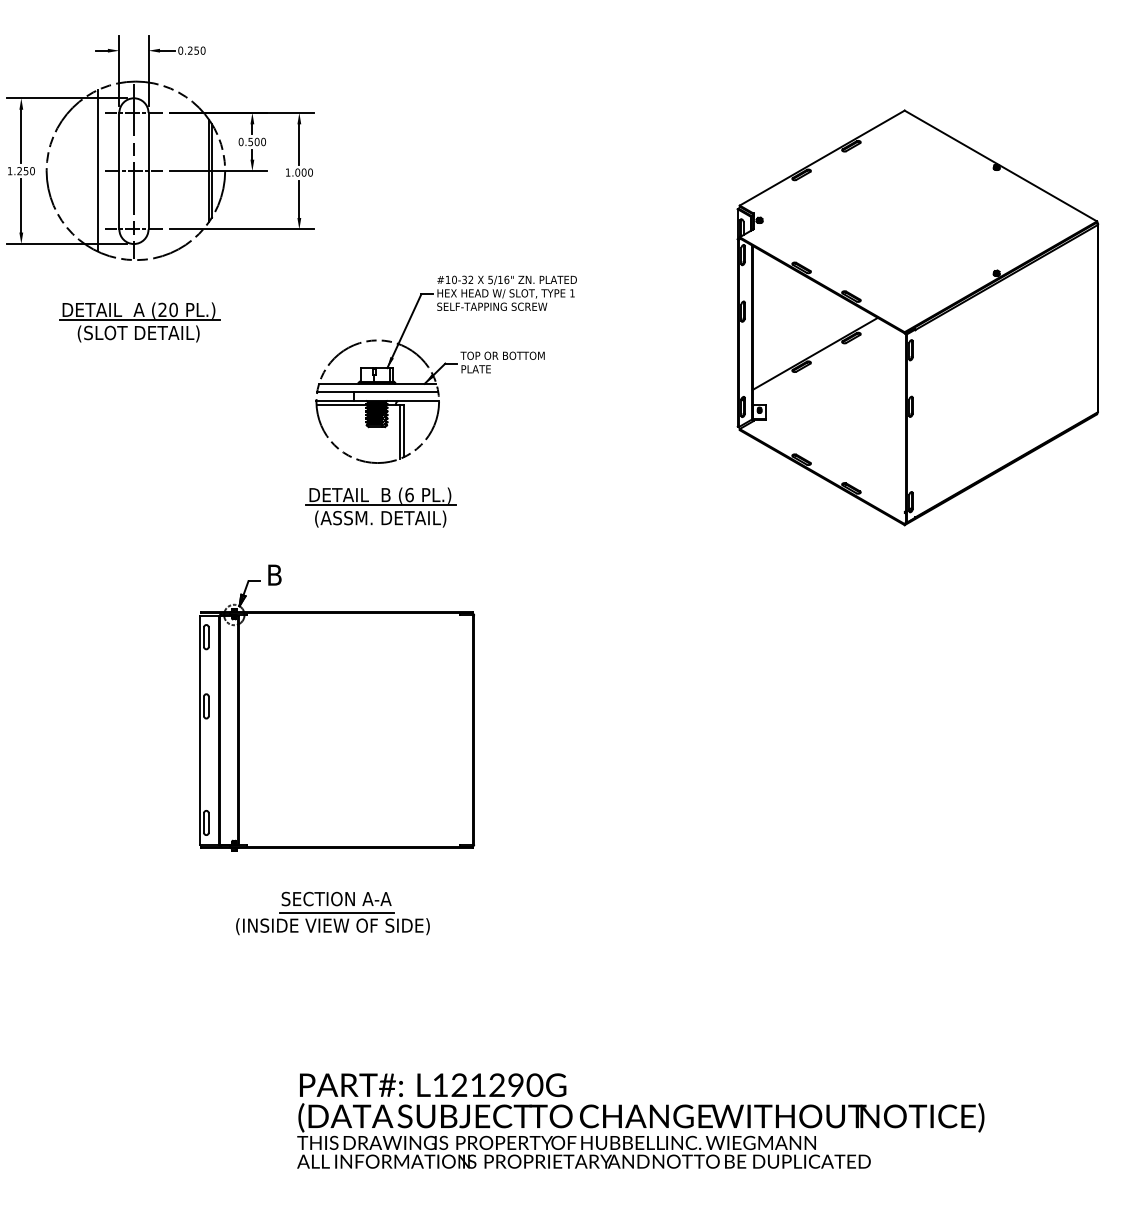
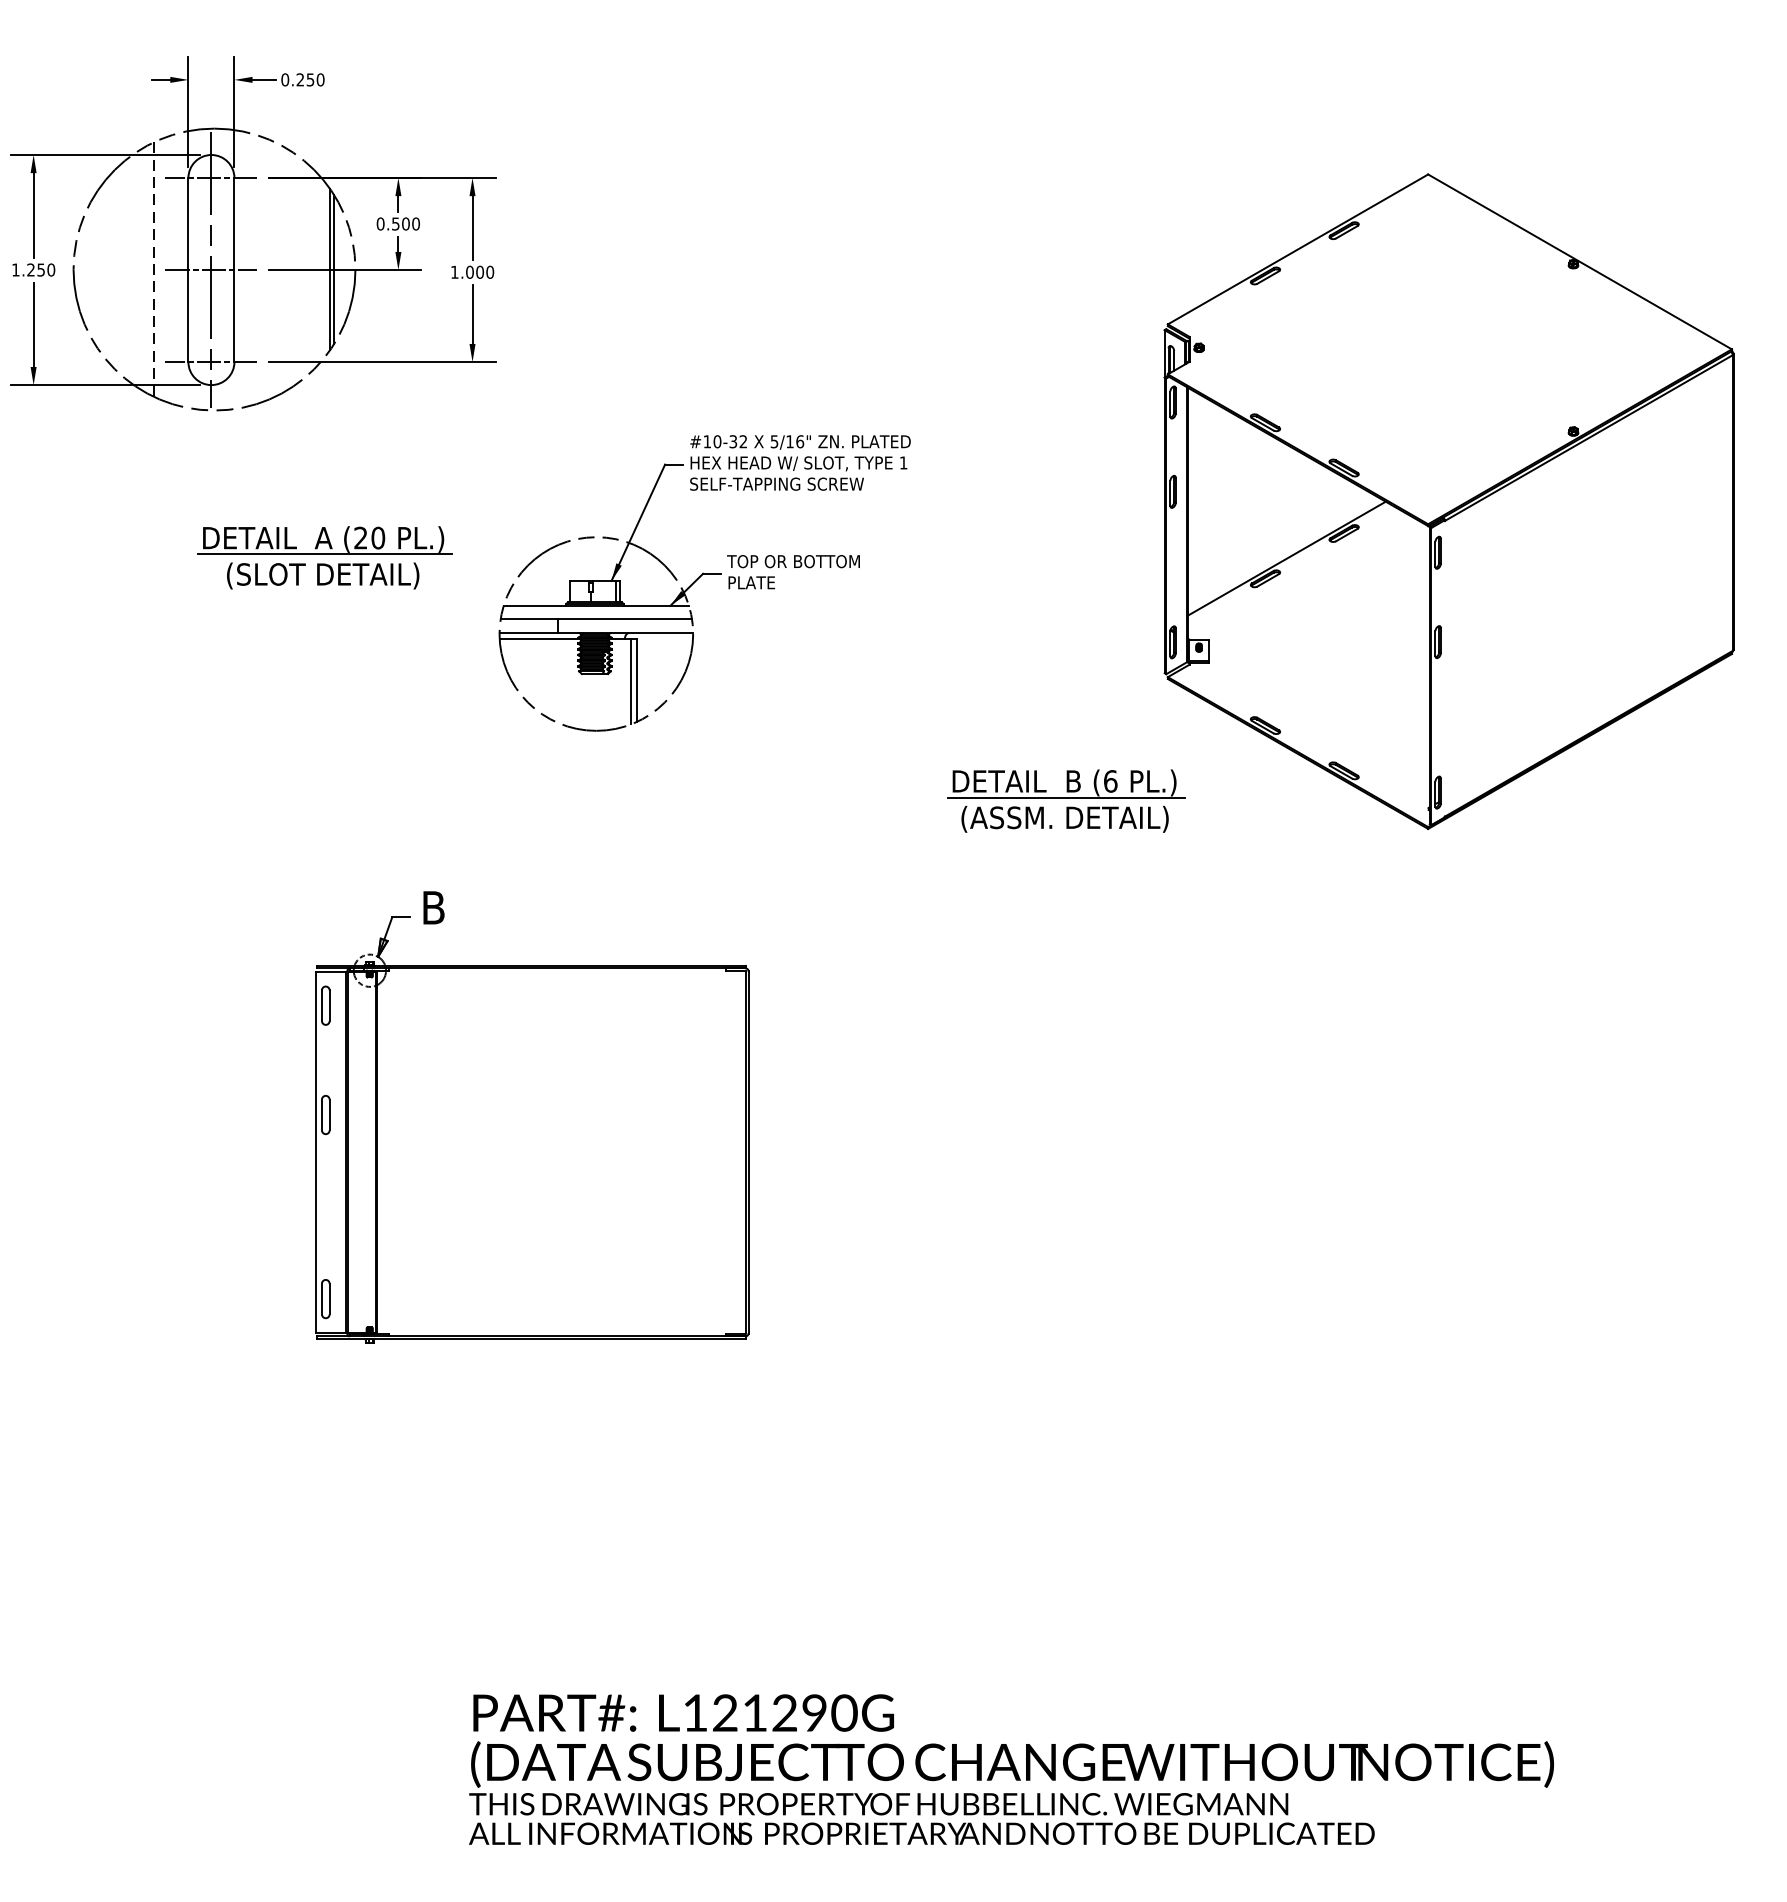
line: (97, 170) -> (153, 269), solid -> dashed
part: (139, 322) -> (324, 557), moved
part: (380, 507) -> (1064, 801), moved
part: (332, 913) -> (524, 1441), removed

